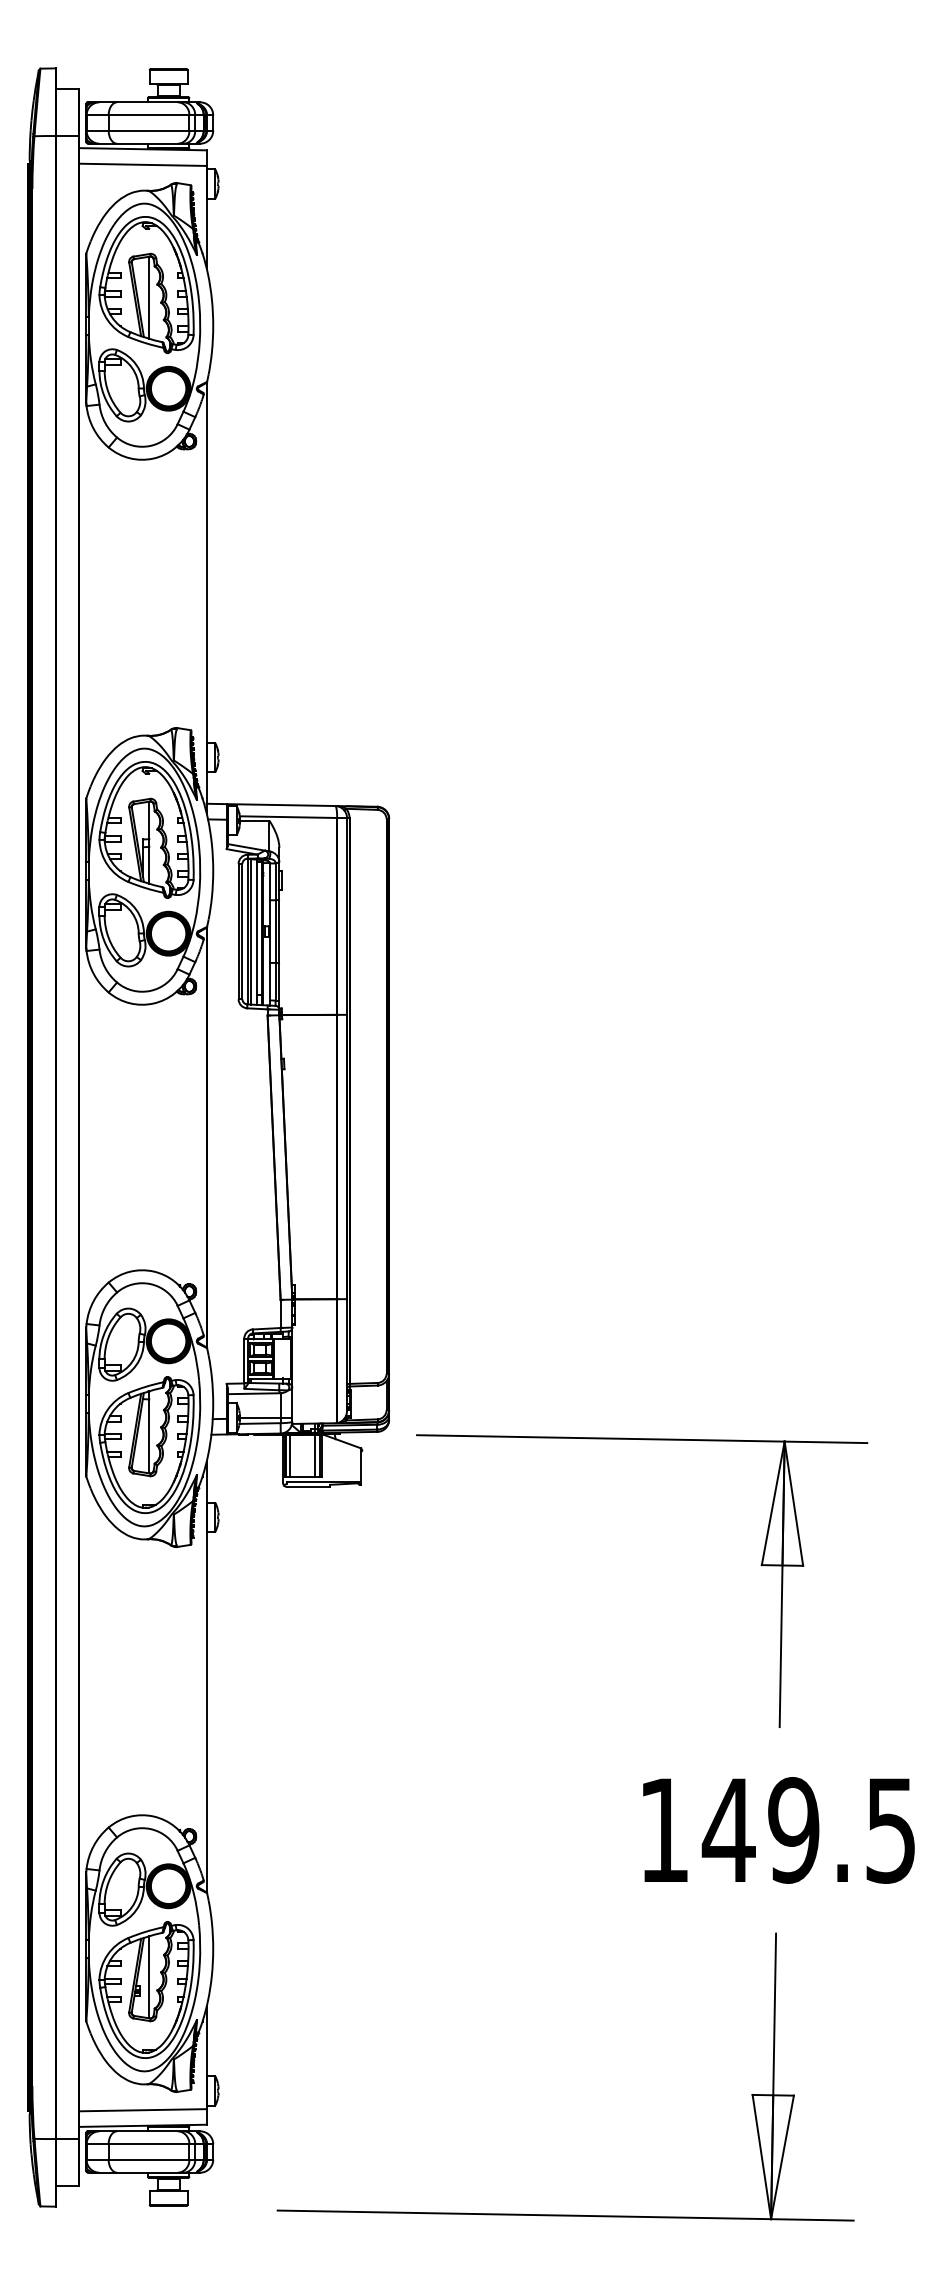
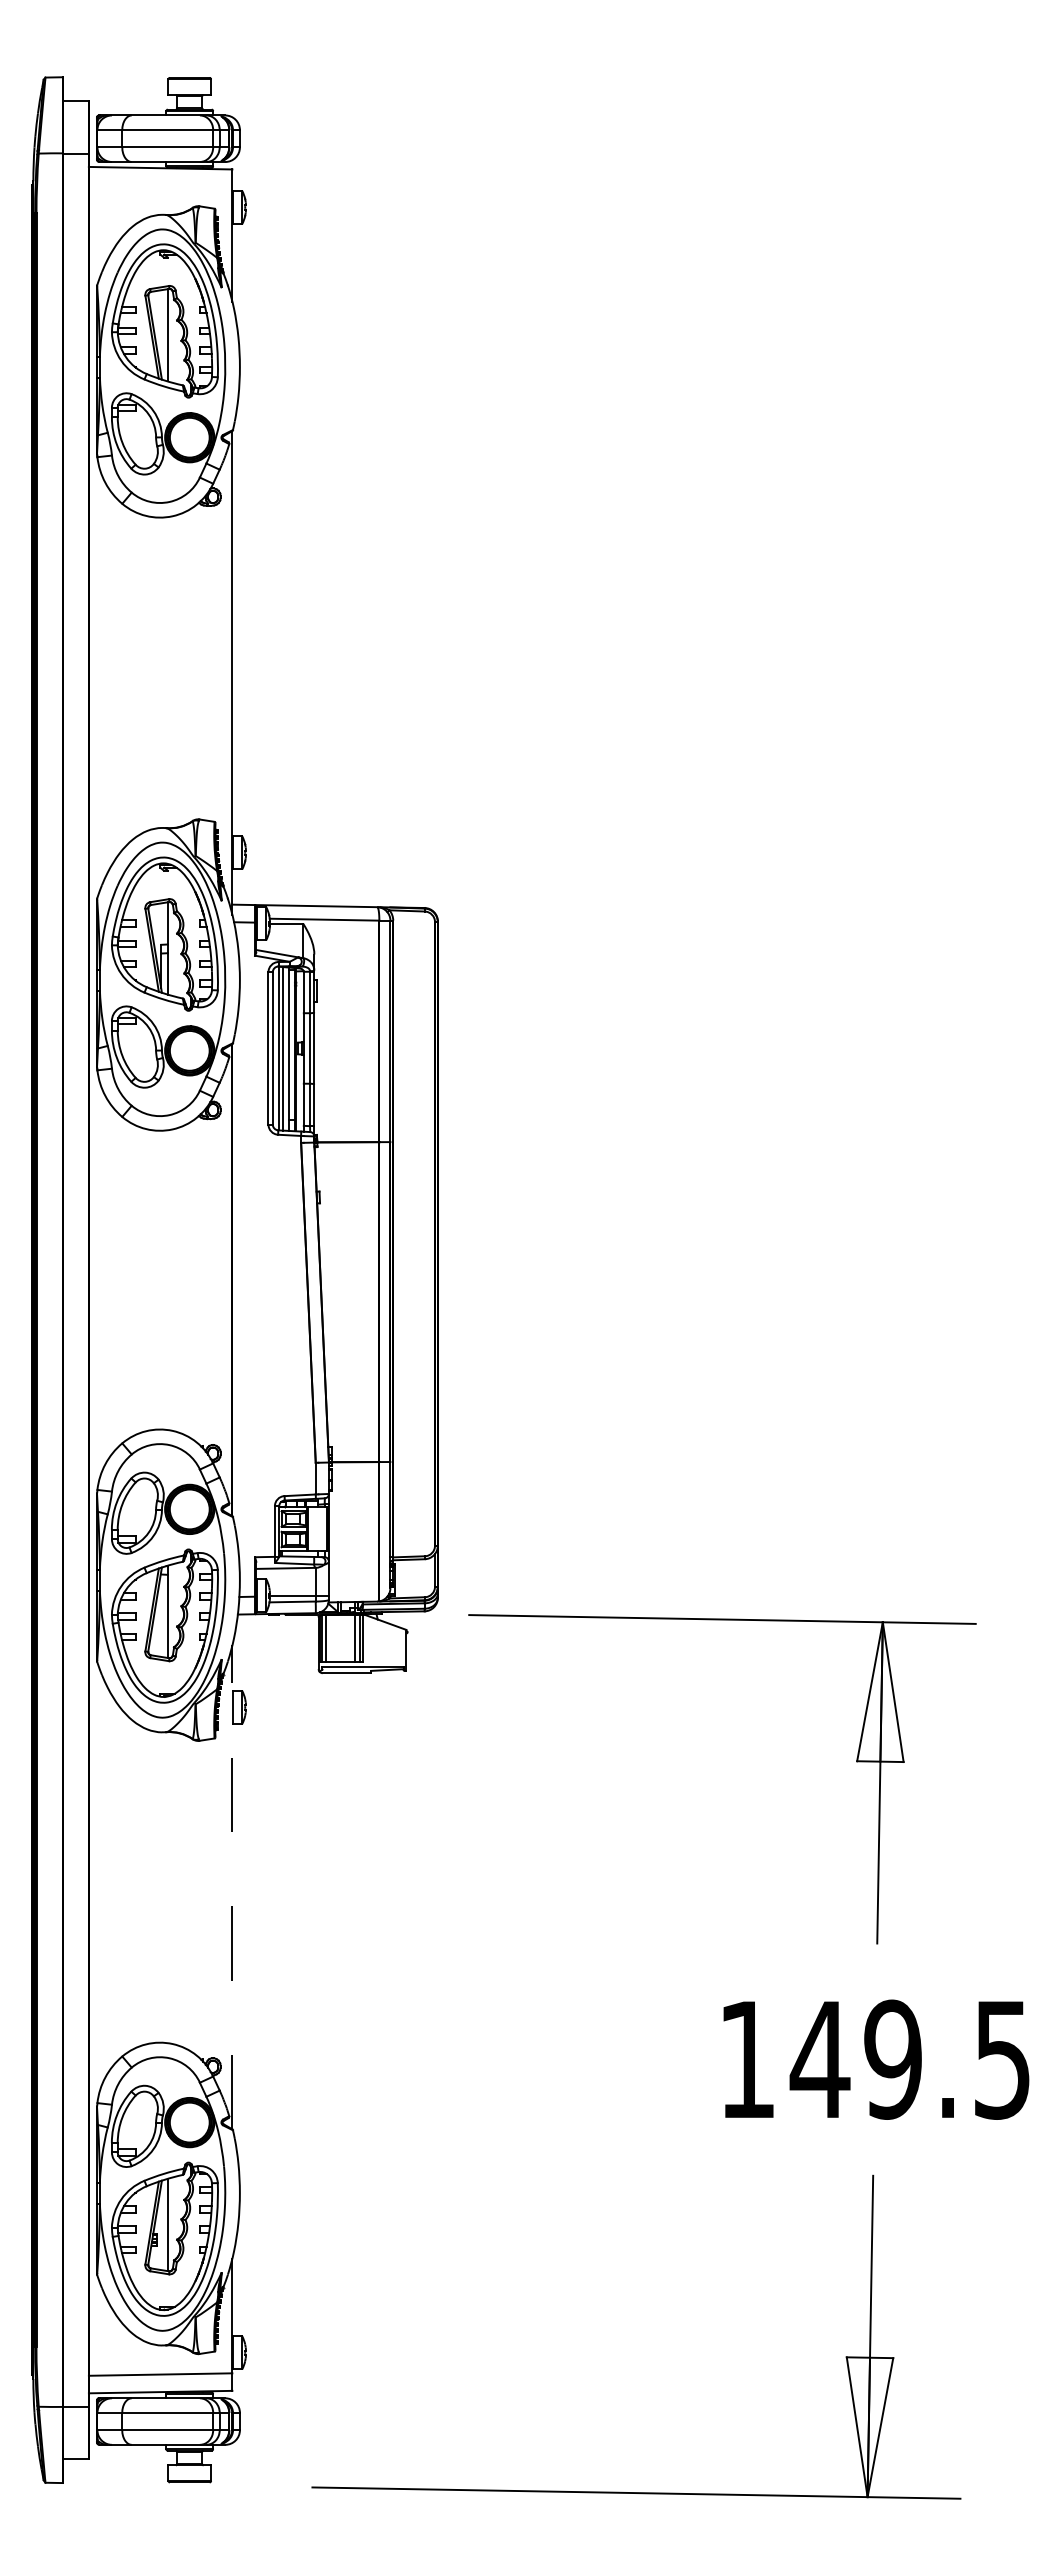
line: (142, 164) -> (160, 185), removed
line: (206, 1677) -> (232, 1887), solid -> dashed

